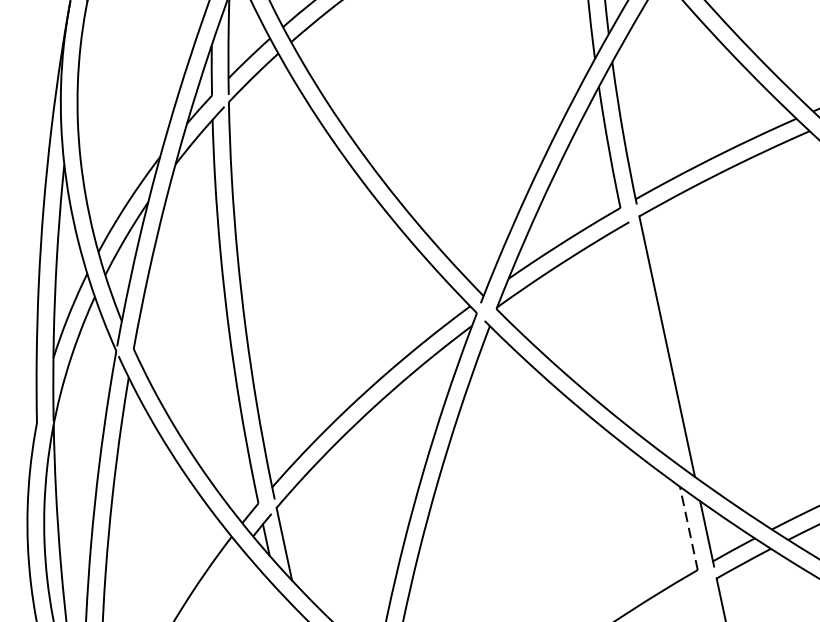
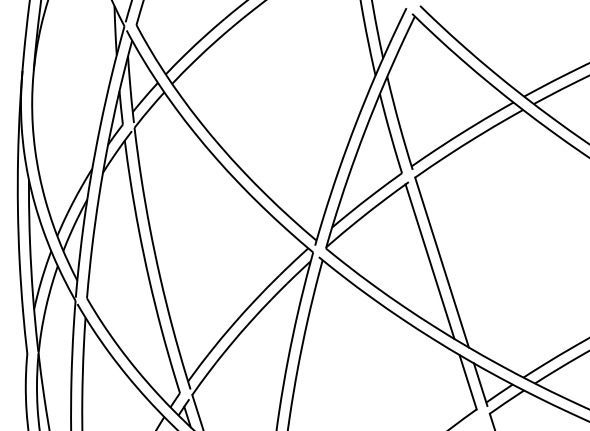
line: (648, 343) -> (429, 261), added
line: (689, 528) -> (468, 382), dashed -> solid

